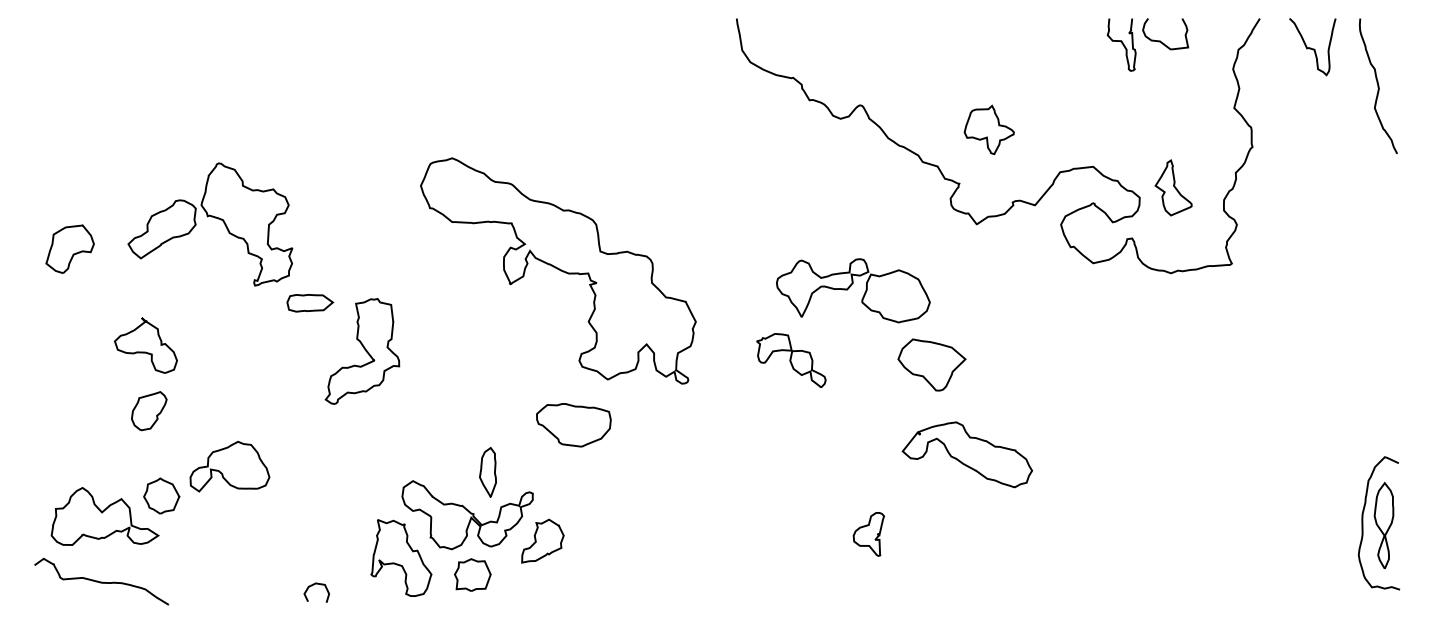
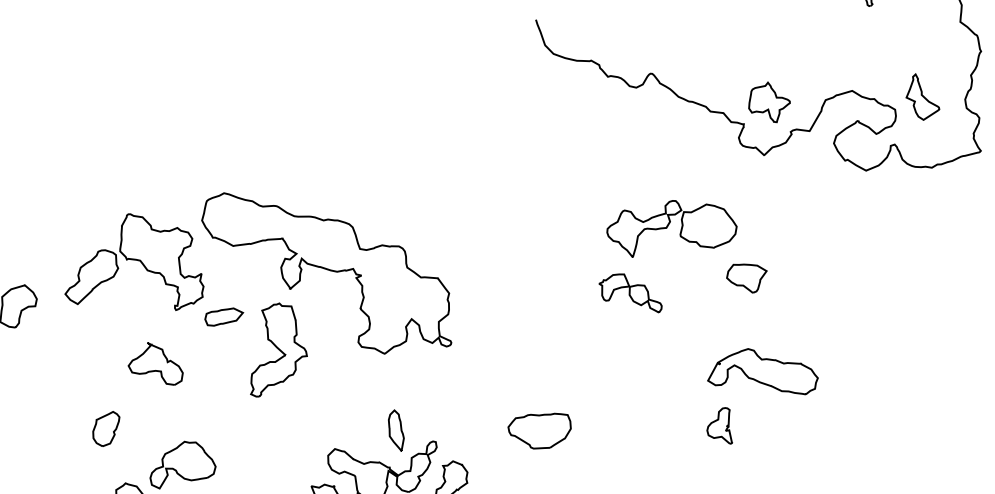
part: (988, 129) -> (768, 102), moved
part: (558, 270) -> (328, 270), moved
part: (145, 345) -> (154, 364), moved
part: (931, 364) -> (746, 277), size x0.71
part: (573, 425) -> (540, 431), moved
part: (967, 454) -> (762, 373), moved

